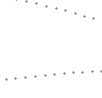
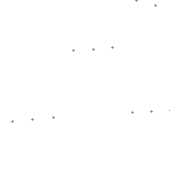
part: (73, 72) -> (93, 48), moved

